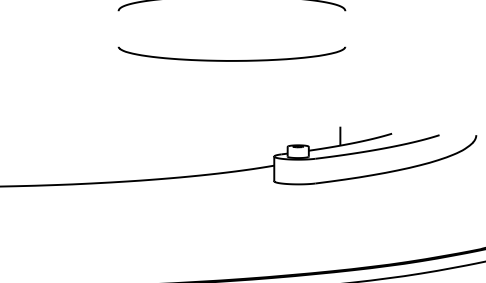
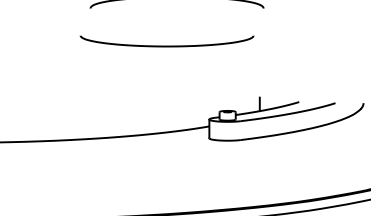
curve: (231, 59) -> (166, 45), moved

